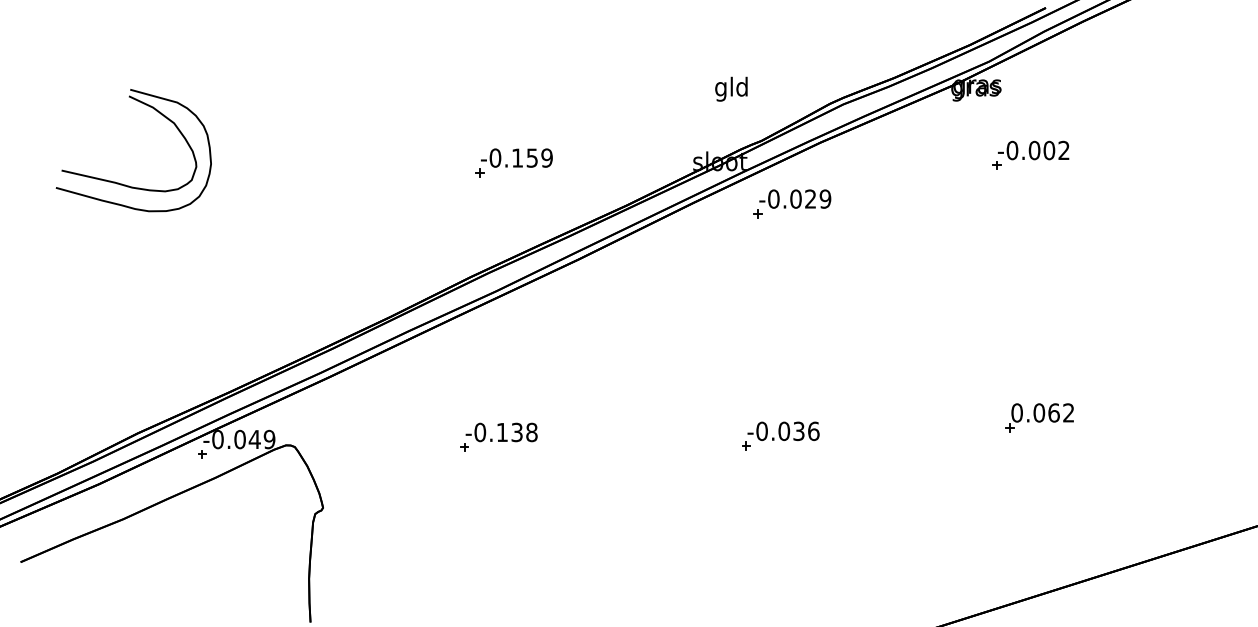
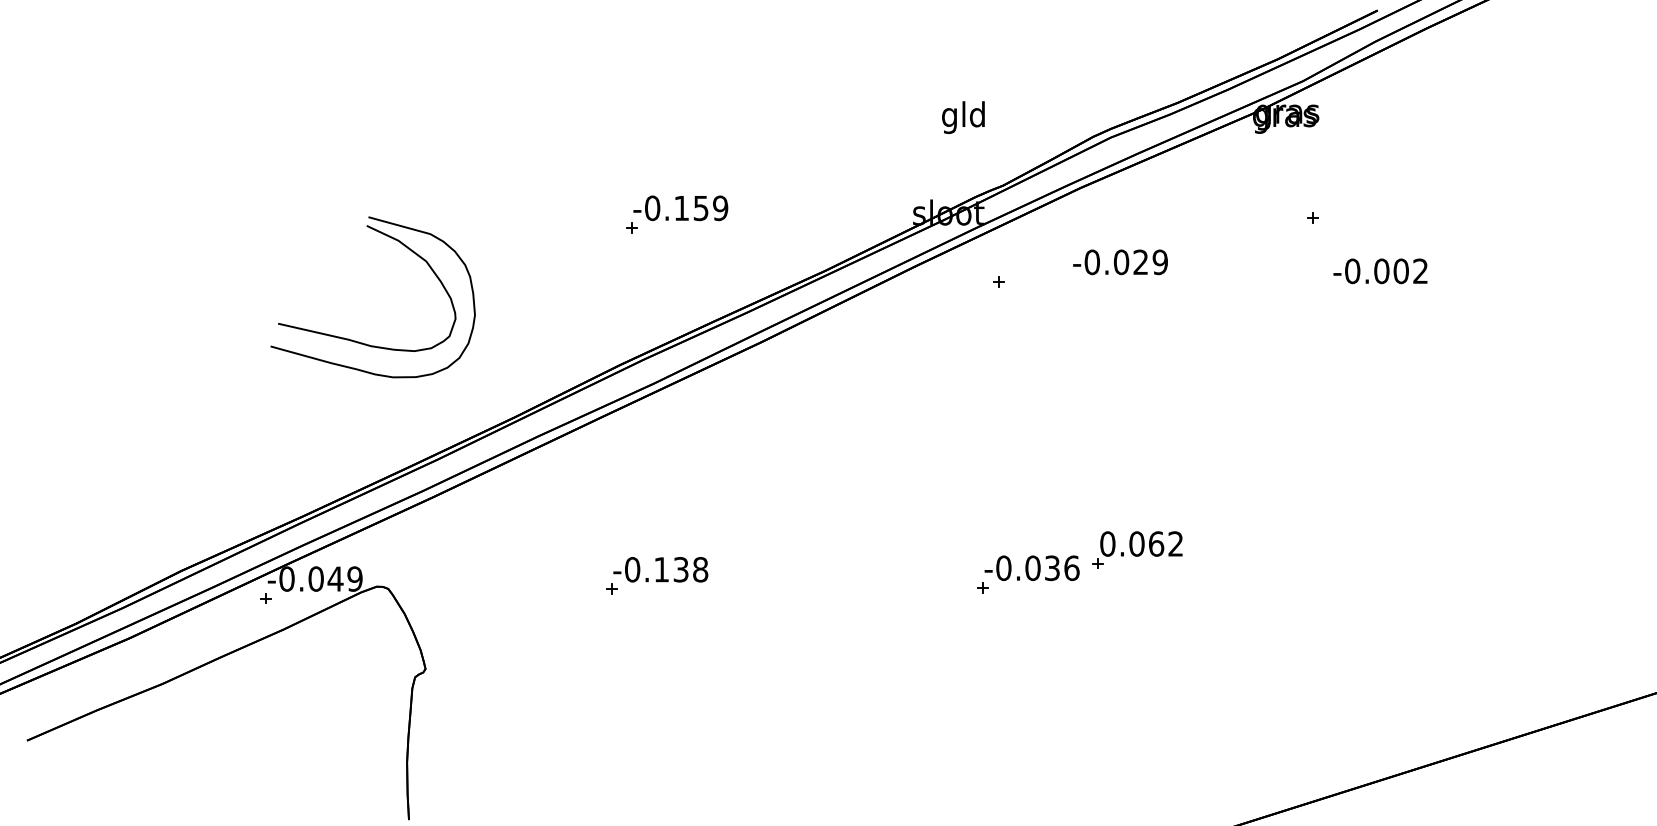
text: (1033, 150) -> (1380, 271), moved
part: (123, 184) -> (359, 341), moved
text: (795, 199) -> (1120, 262), moved
part: (1039, 417) -> (1137, 549), moved

